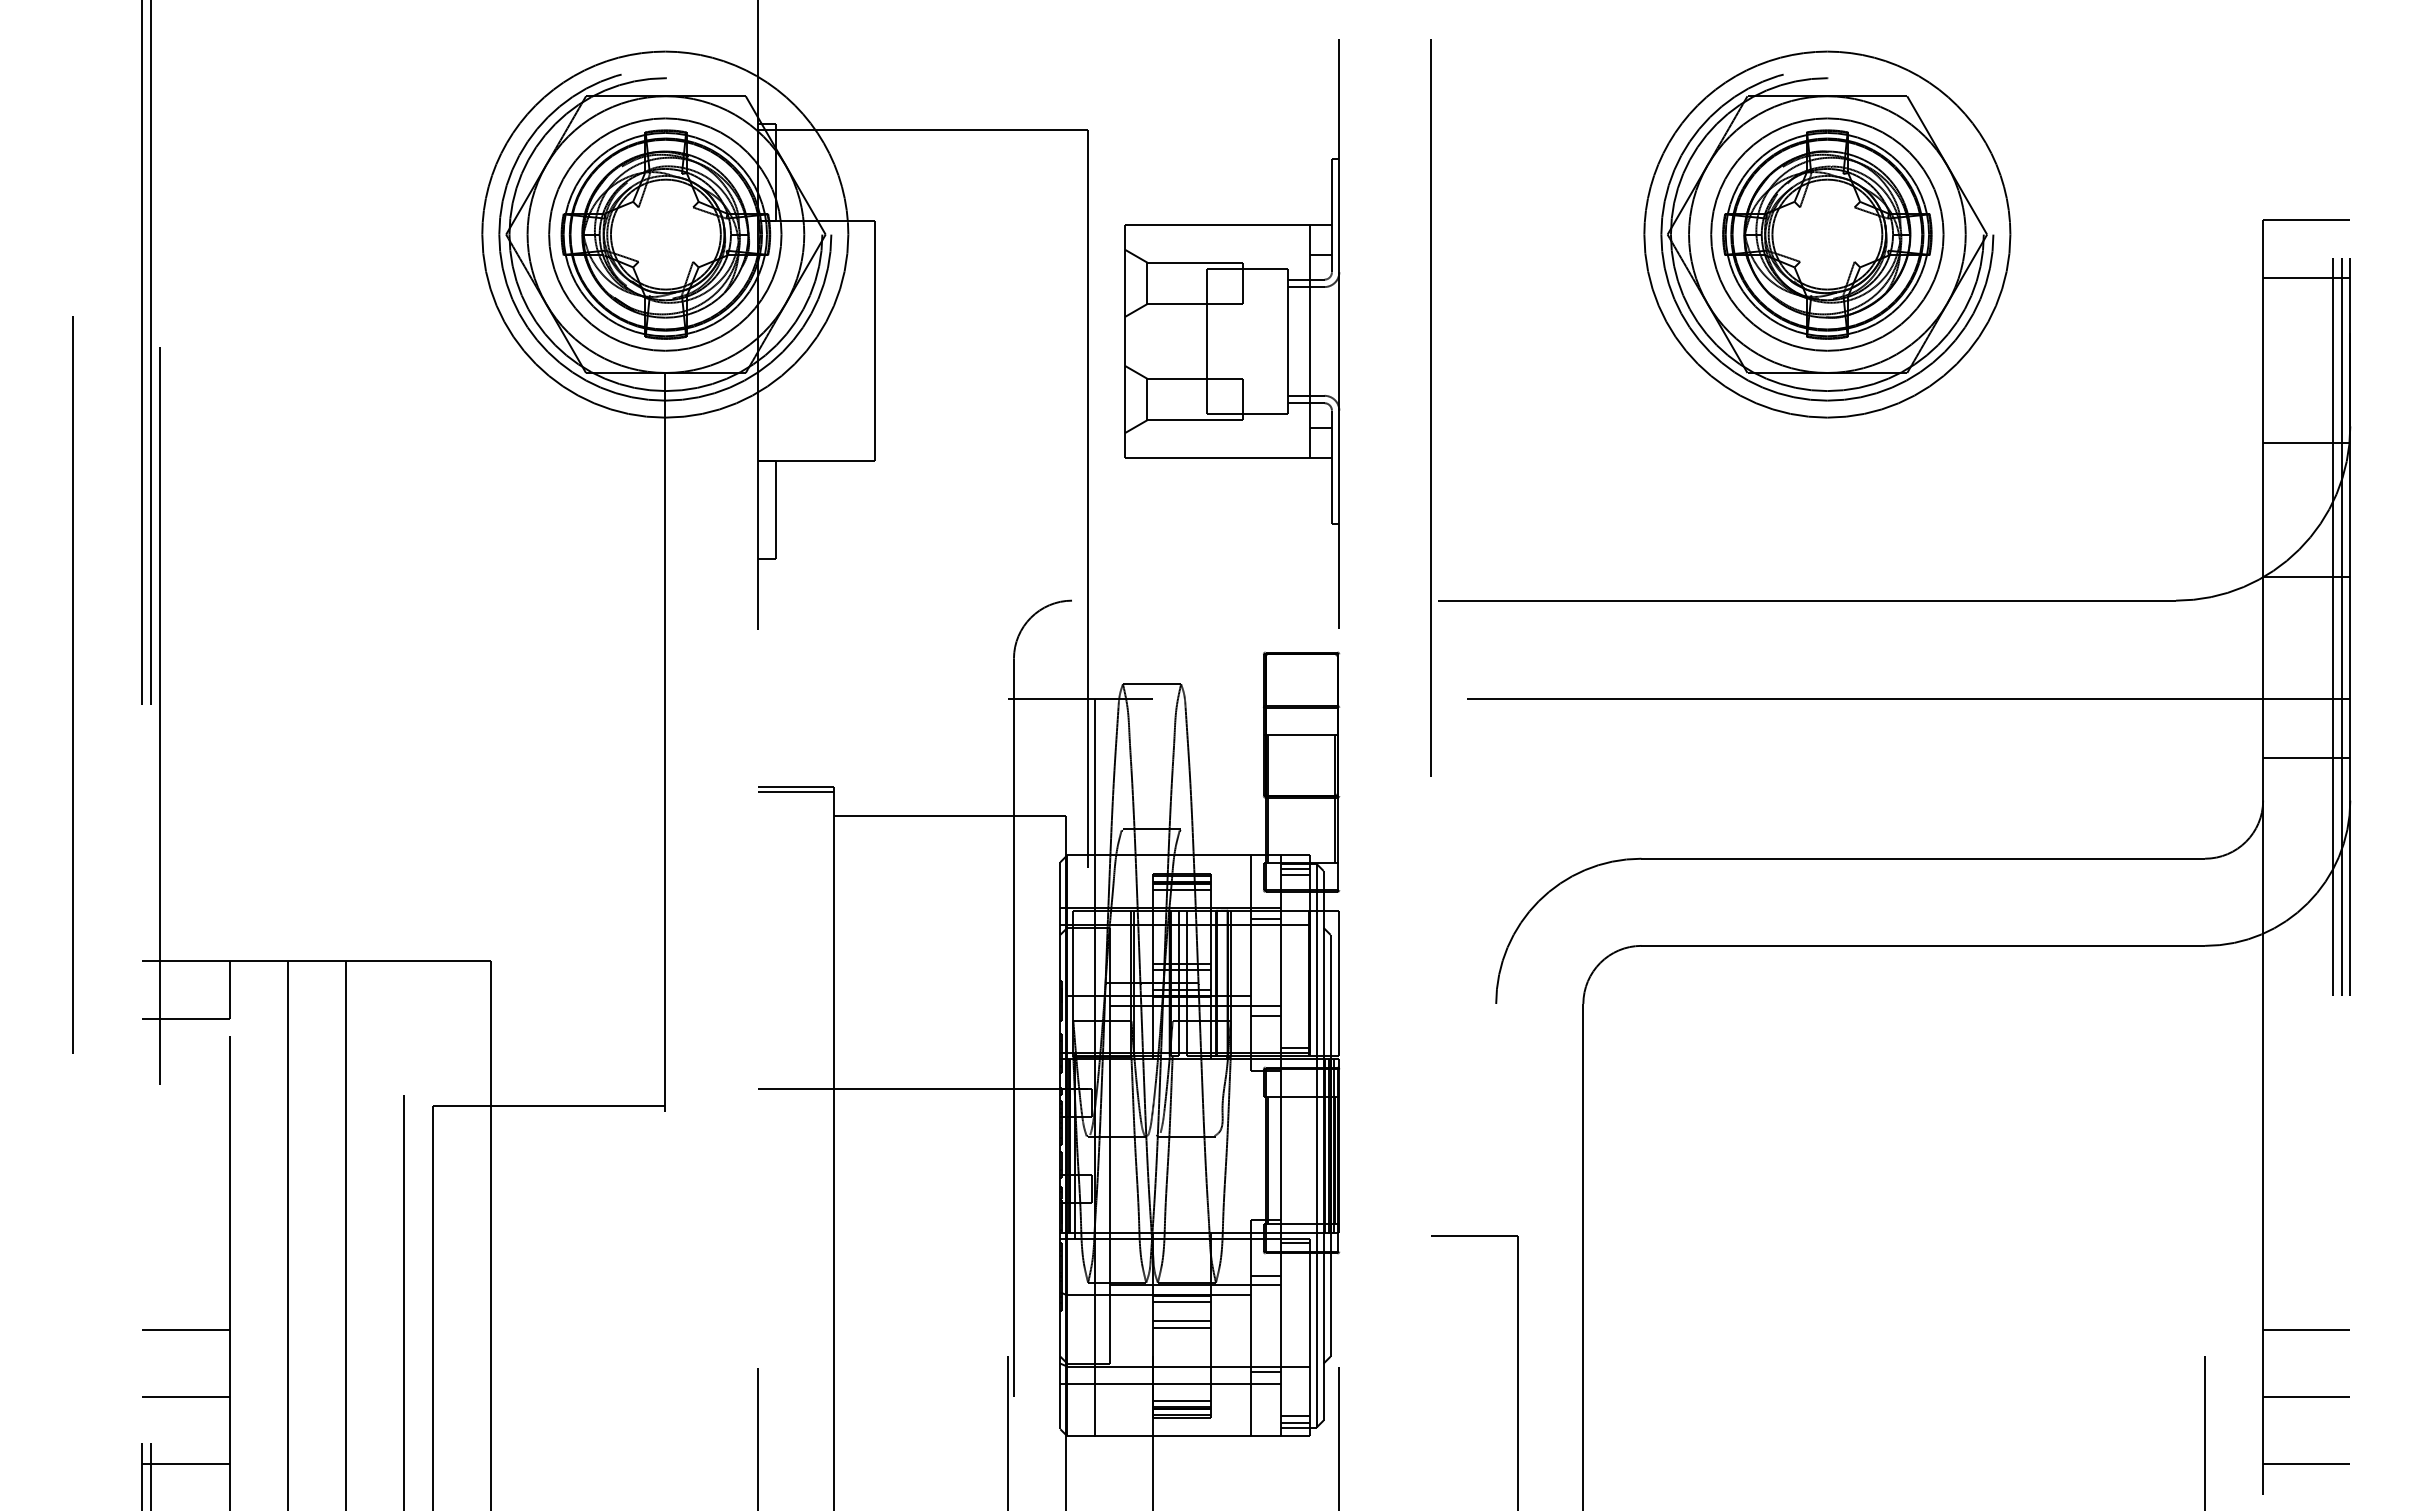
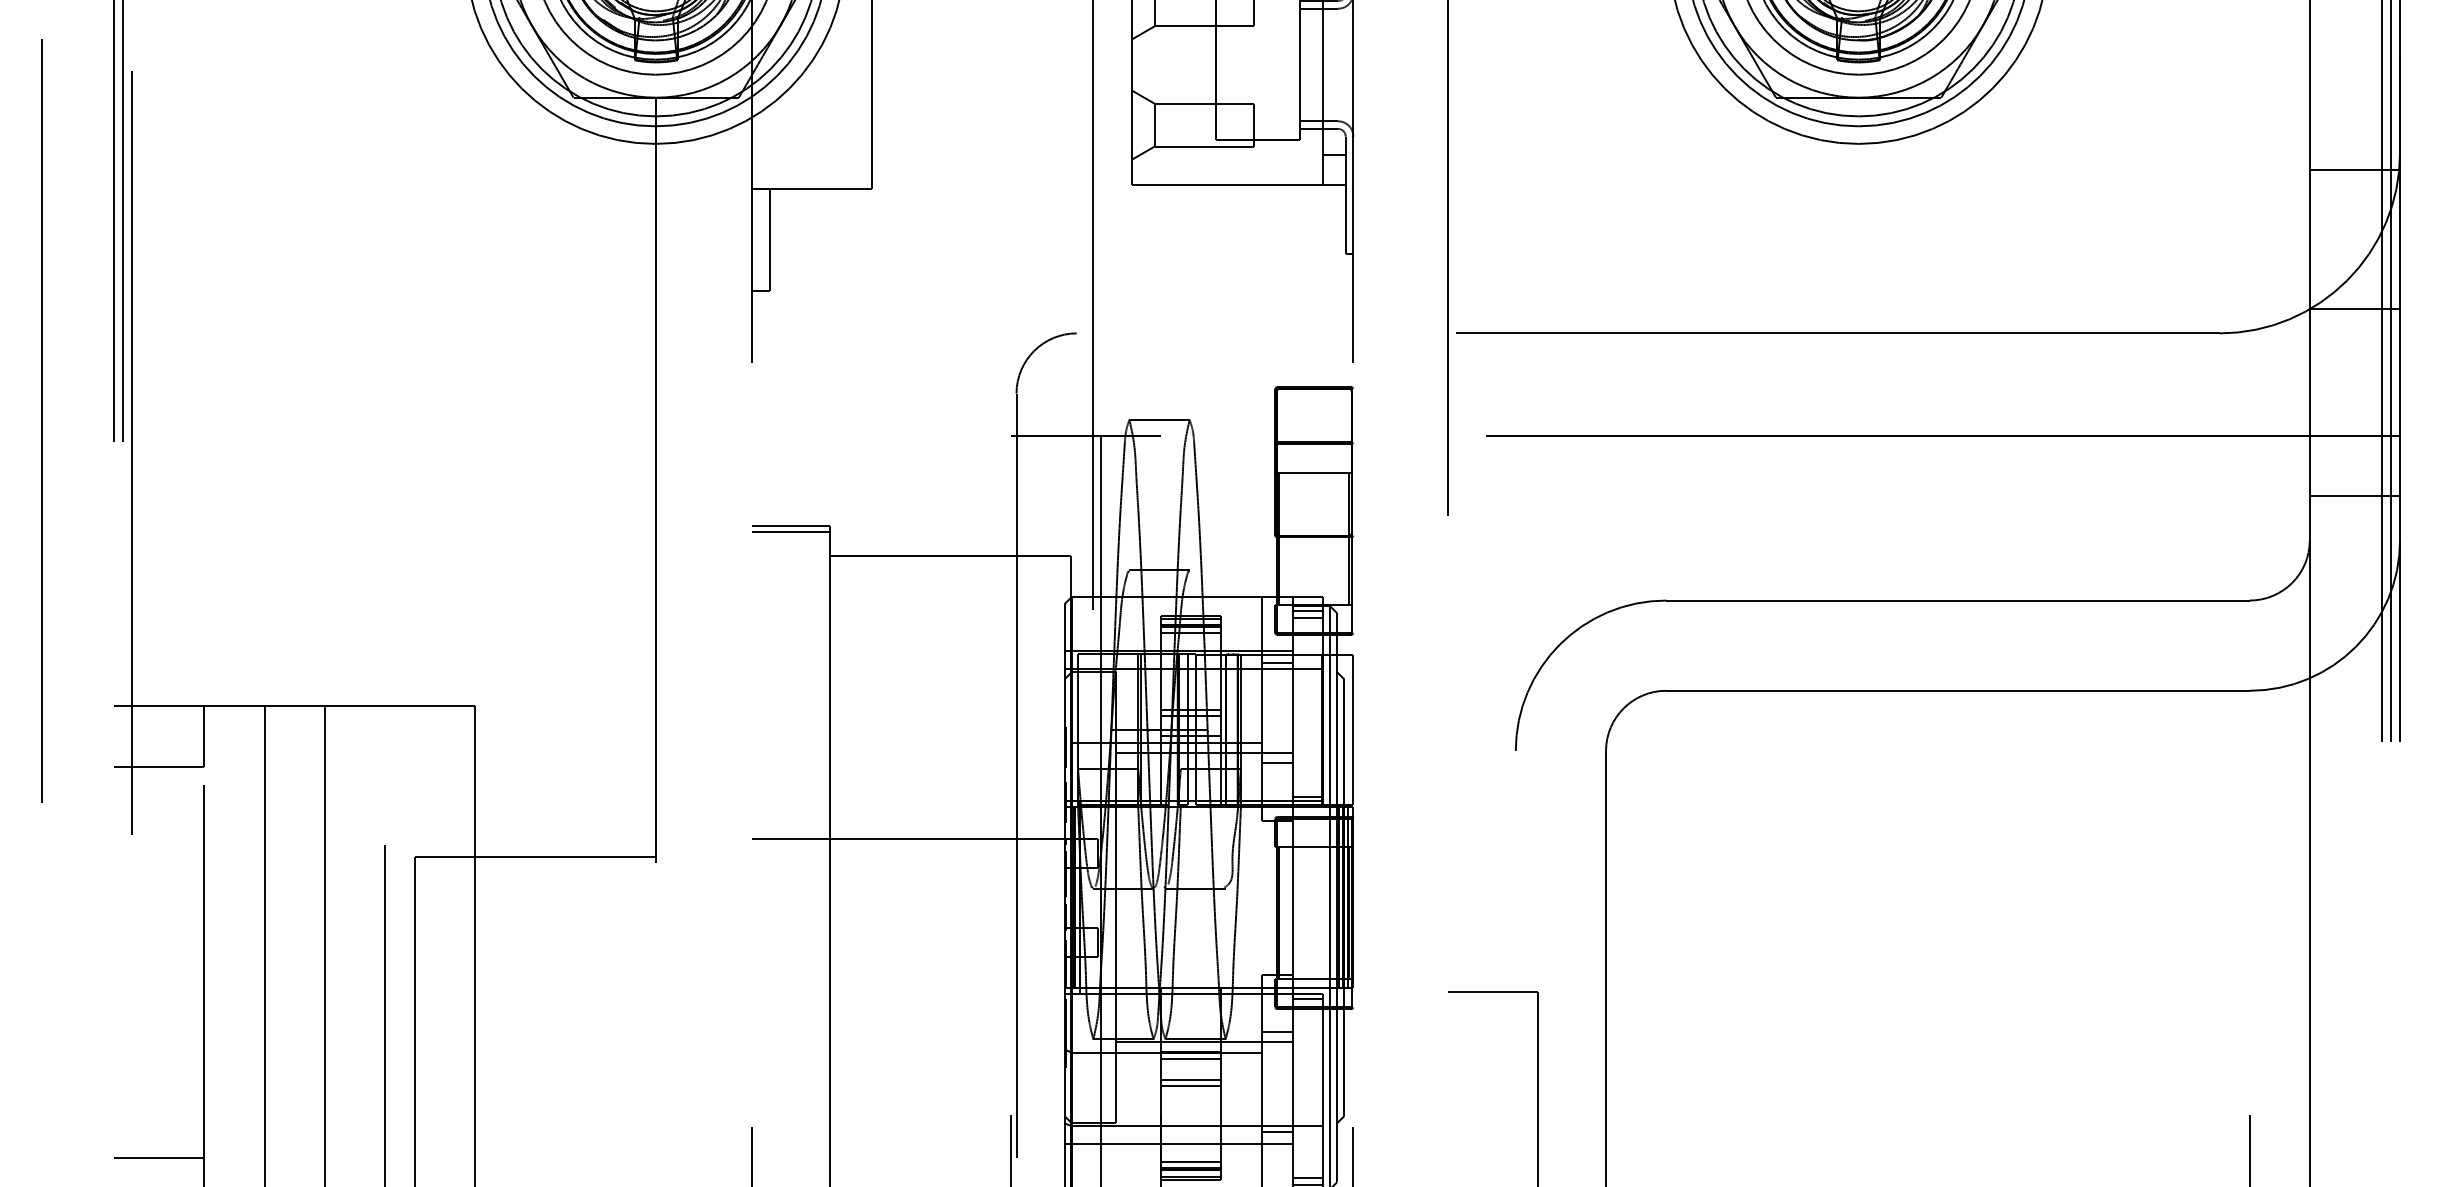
line: (185, 1329) -> (158, 1087), removed
line: (2306, 1329) -> (2354, 1087), removed
line: (2306, 1396) -> (2354, 1157), removed

